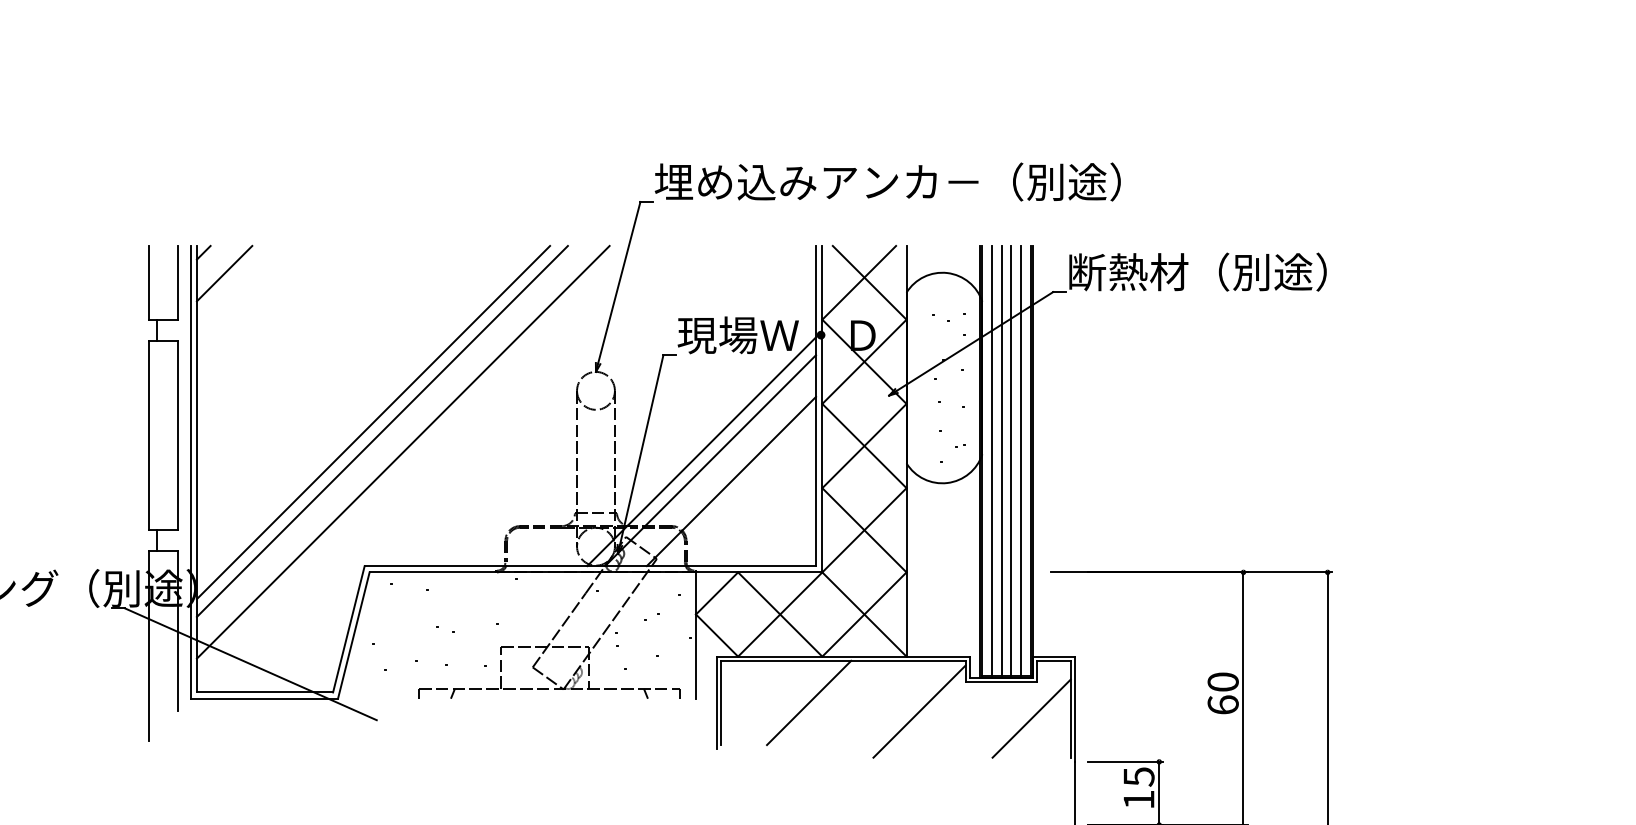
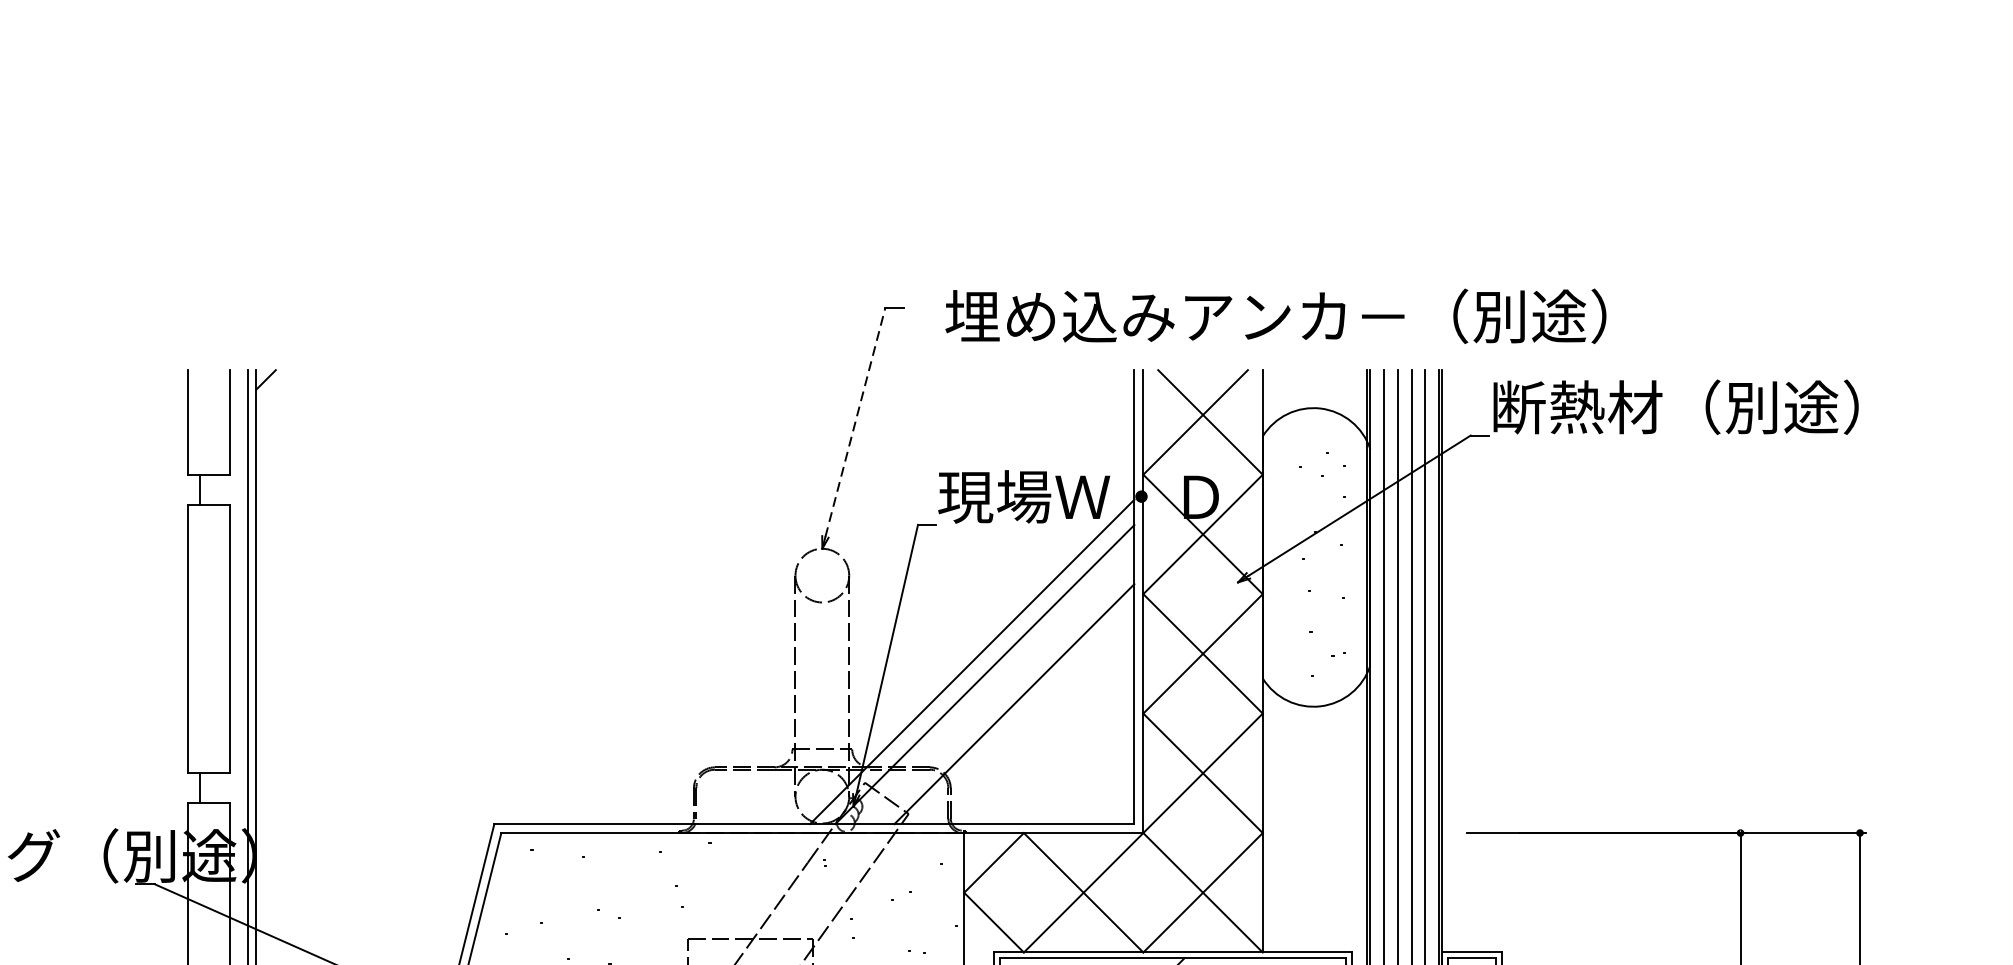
text: (887, 181) -> (1275, 315), moved
line: (224, 273) -> (295, 409), removed
line: (619, 282) -> (855, 421), solid -> dashed
line: (373, 422) -> (506, 620), removed
line: (381, 430) -> (518, 631), removed
line: (402, 451) -> (547, 661), removed

